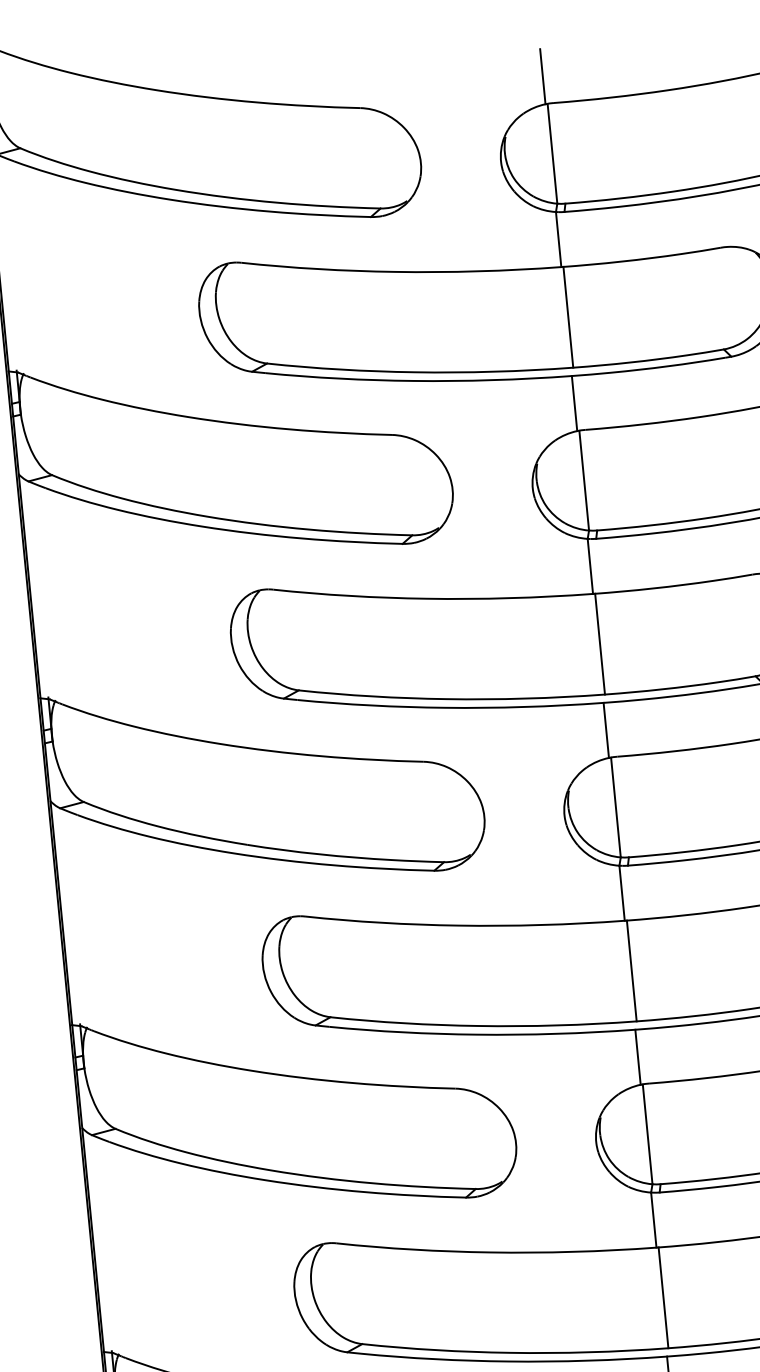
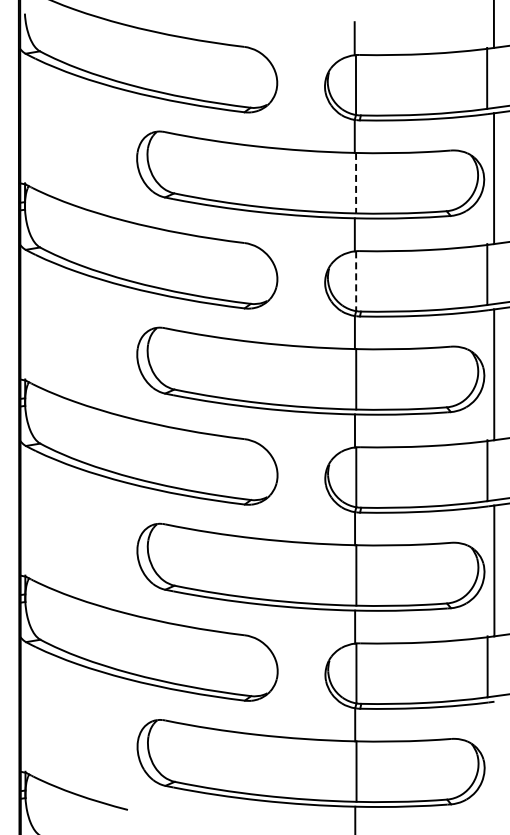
line: (569, 317) -> (356, 183), solid -> dashed
line: (584, 481) -> (356, 281), solid -> dashed

